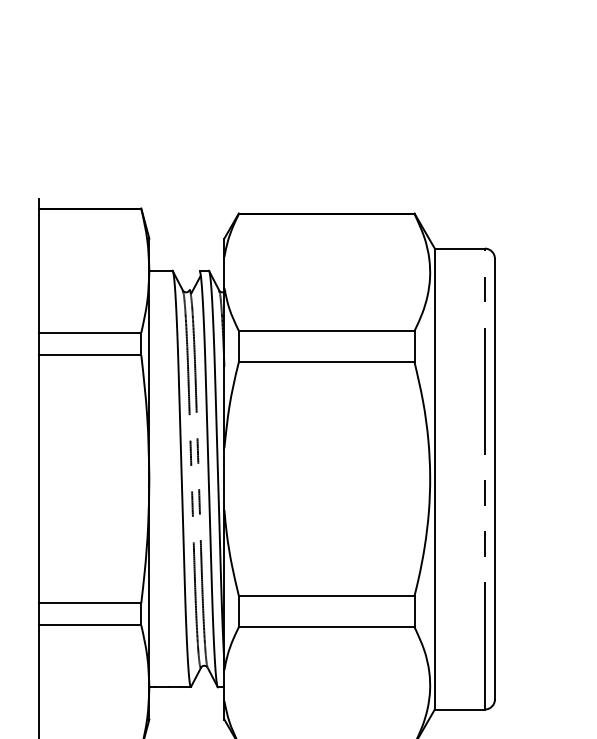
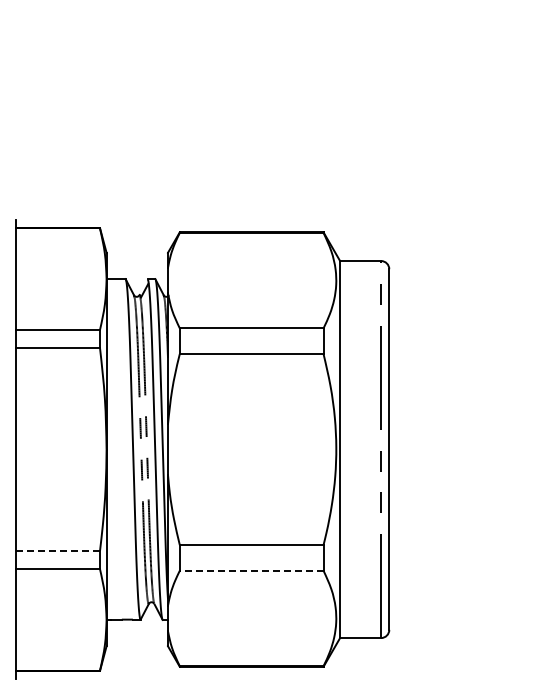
line: (90, 602) -> (58, 550), solid -> dashed
line: (326, 626) -> (251, 570), solid -> dashed

